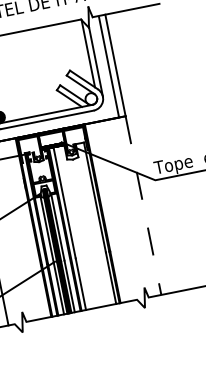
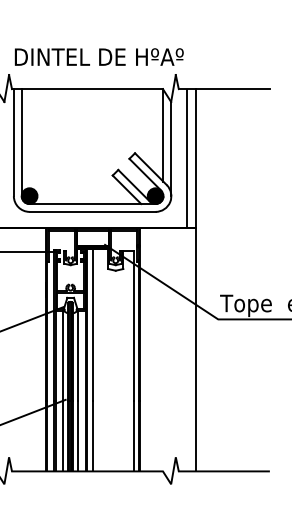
fill: (91, 99) -> (155, 196), added
line: (143, 205) -> (196, 349), dashed -> solid

